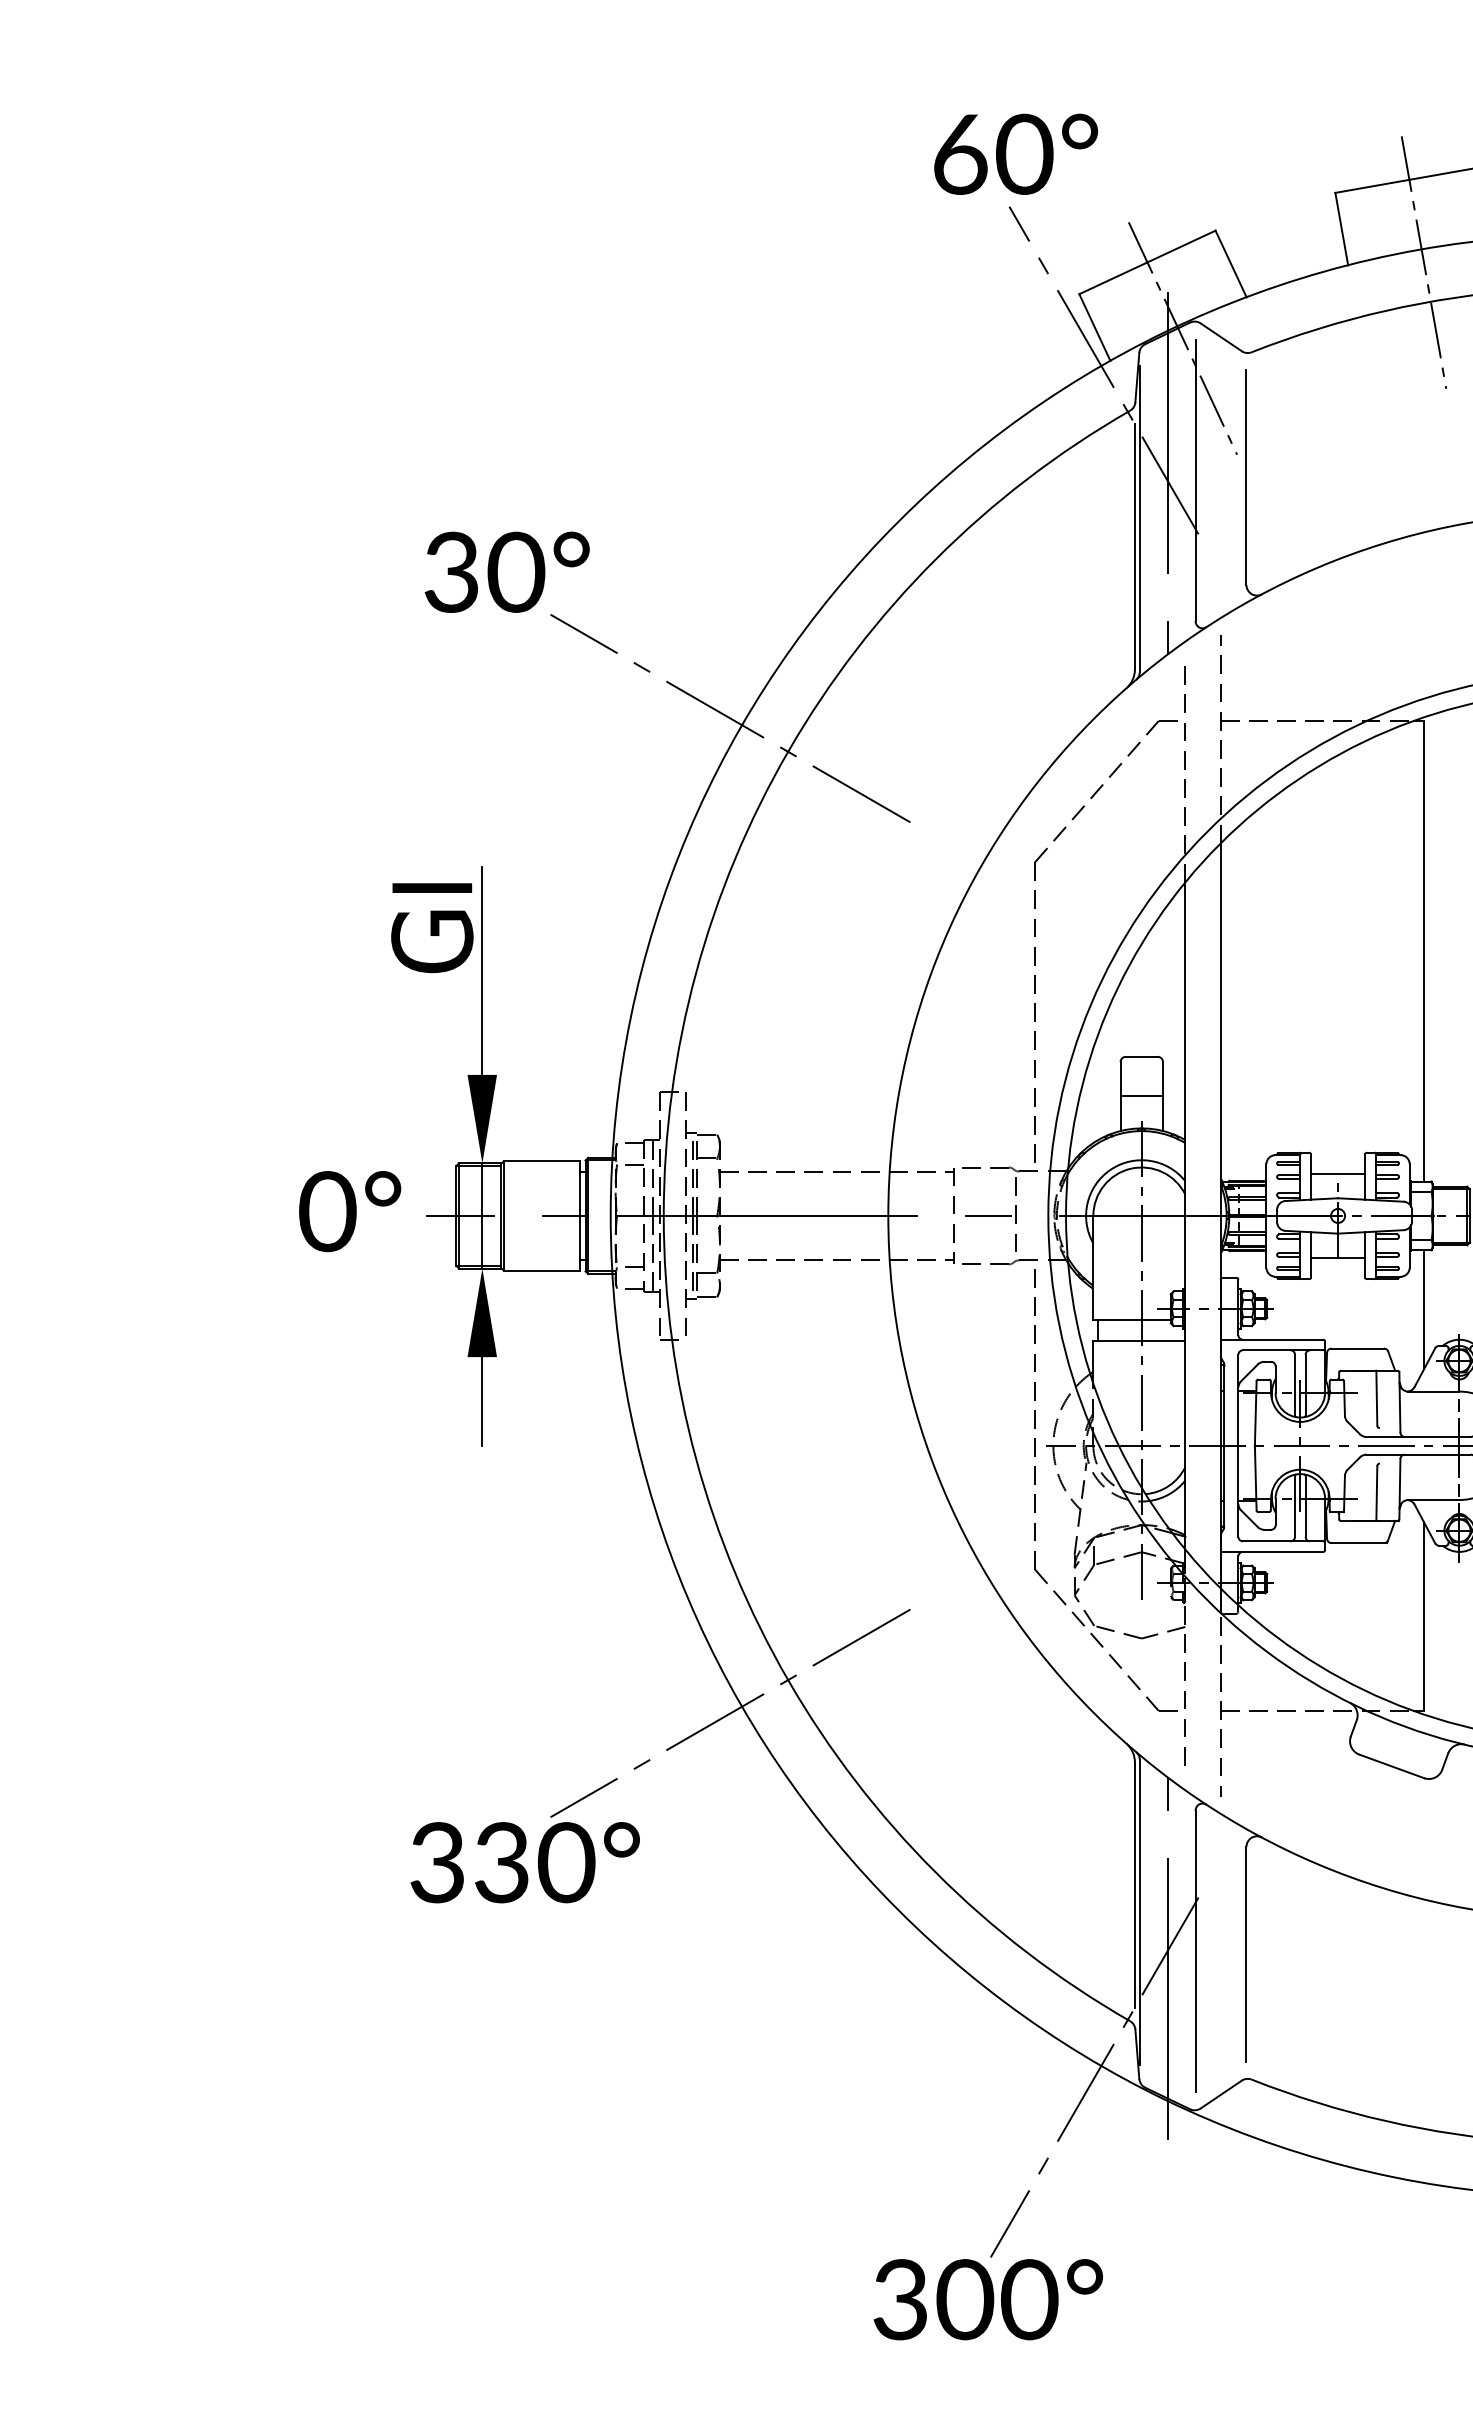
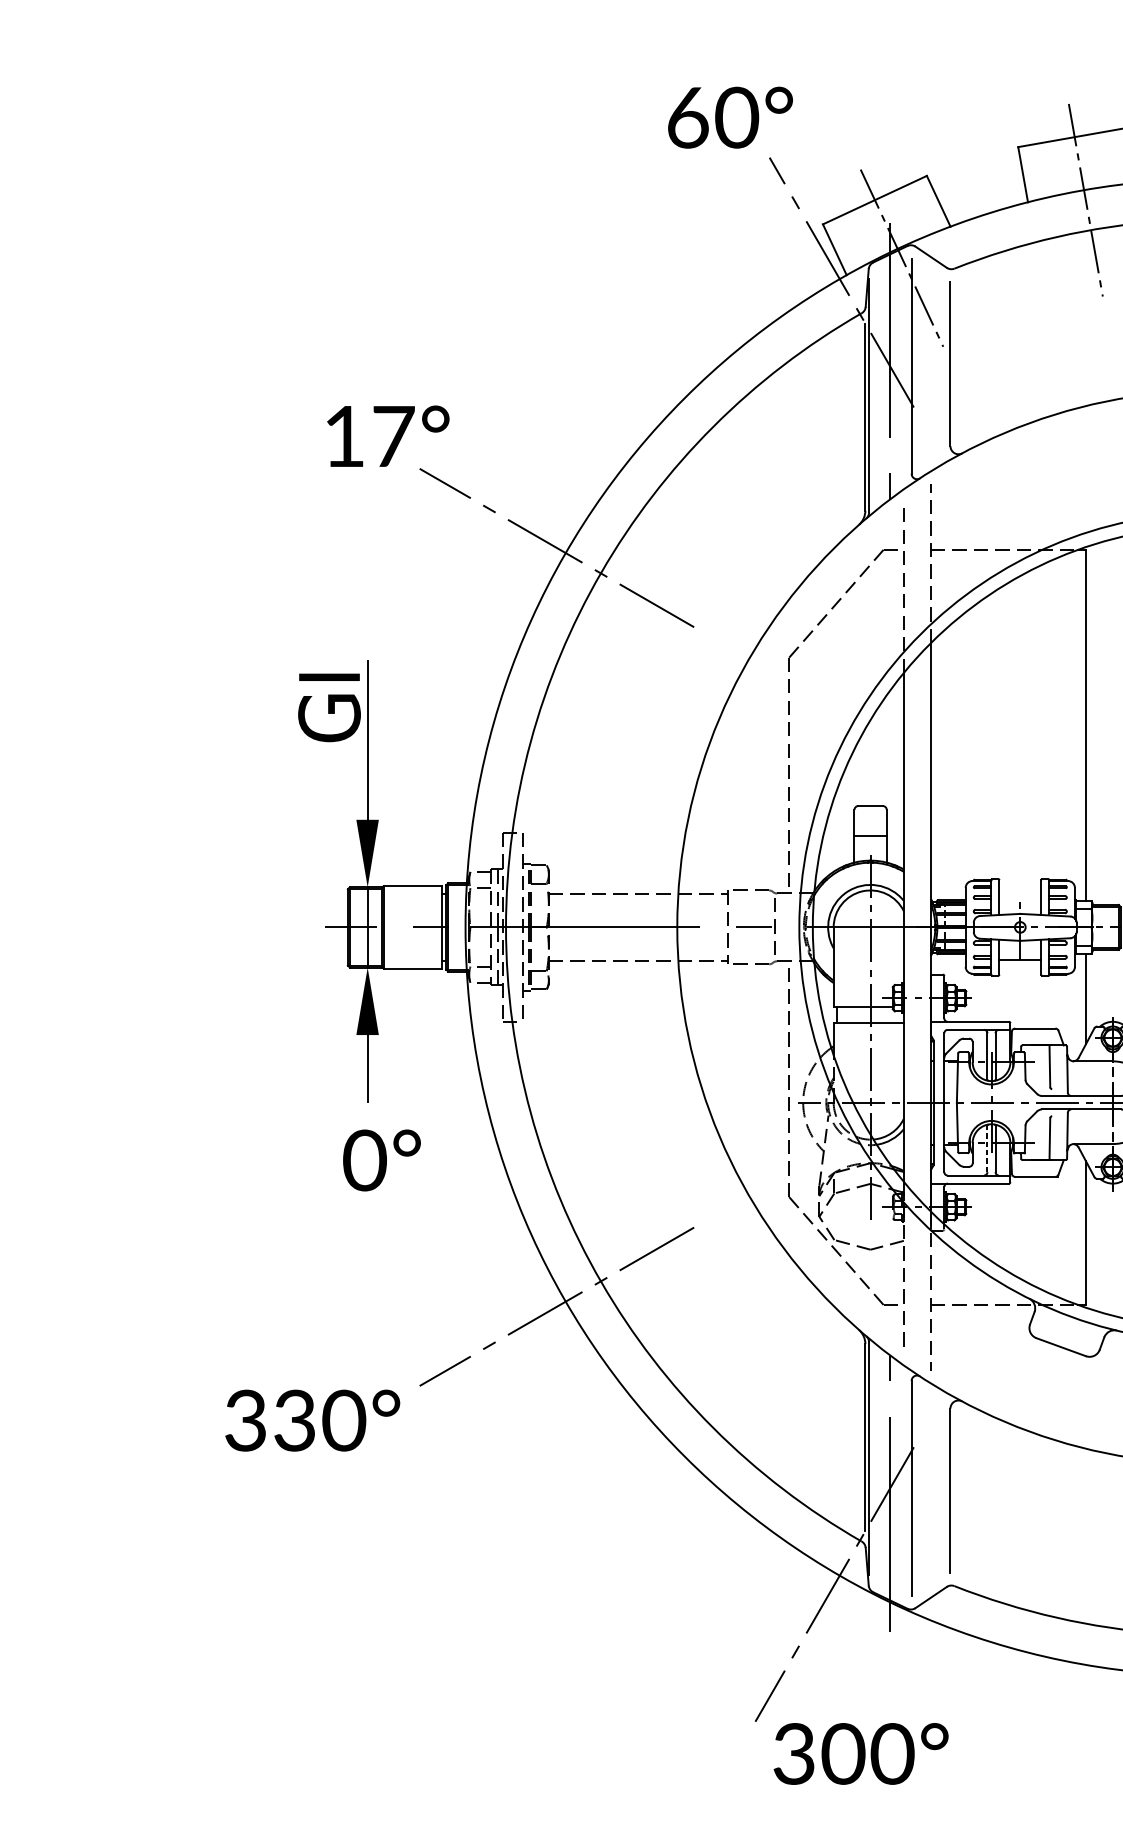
text: (1016, 153) -> (730, 117), moved
text: (484, 571) -> (369, 435), 30° -> 17°
line: (1337, 1173) -> (1019, 895), removed
text: (350, 1211) -> (382, 1160), moved
line: (1295, 1506) -> (987, 1148), solid -> dashed
text: (524, 1862) -> (312, 1420), moved
text: (988, 2299) -> (861, 1753), moved

